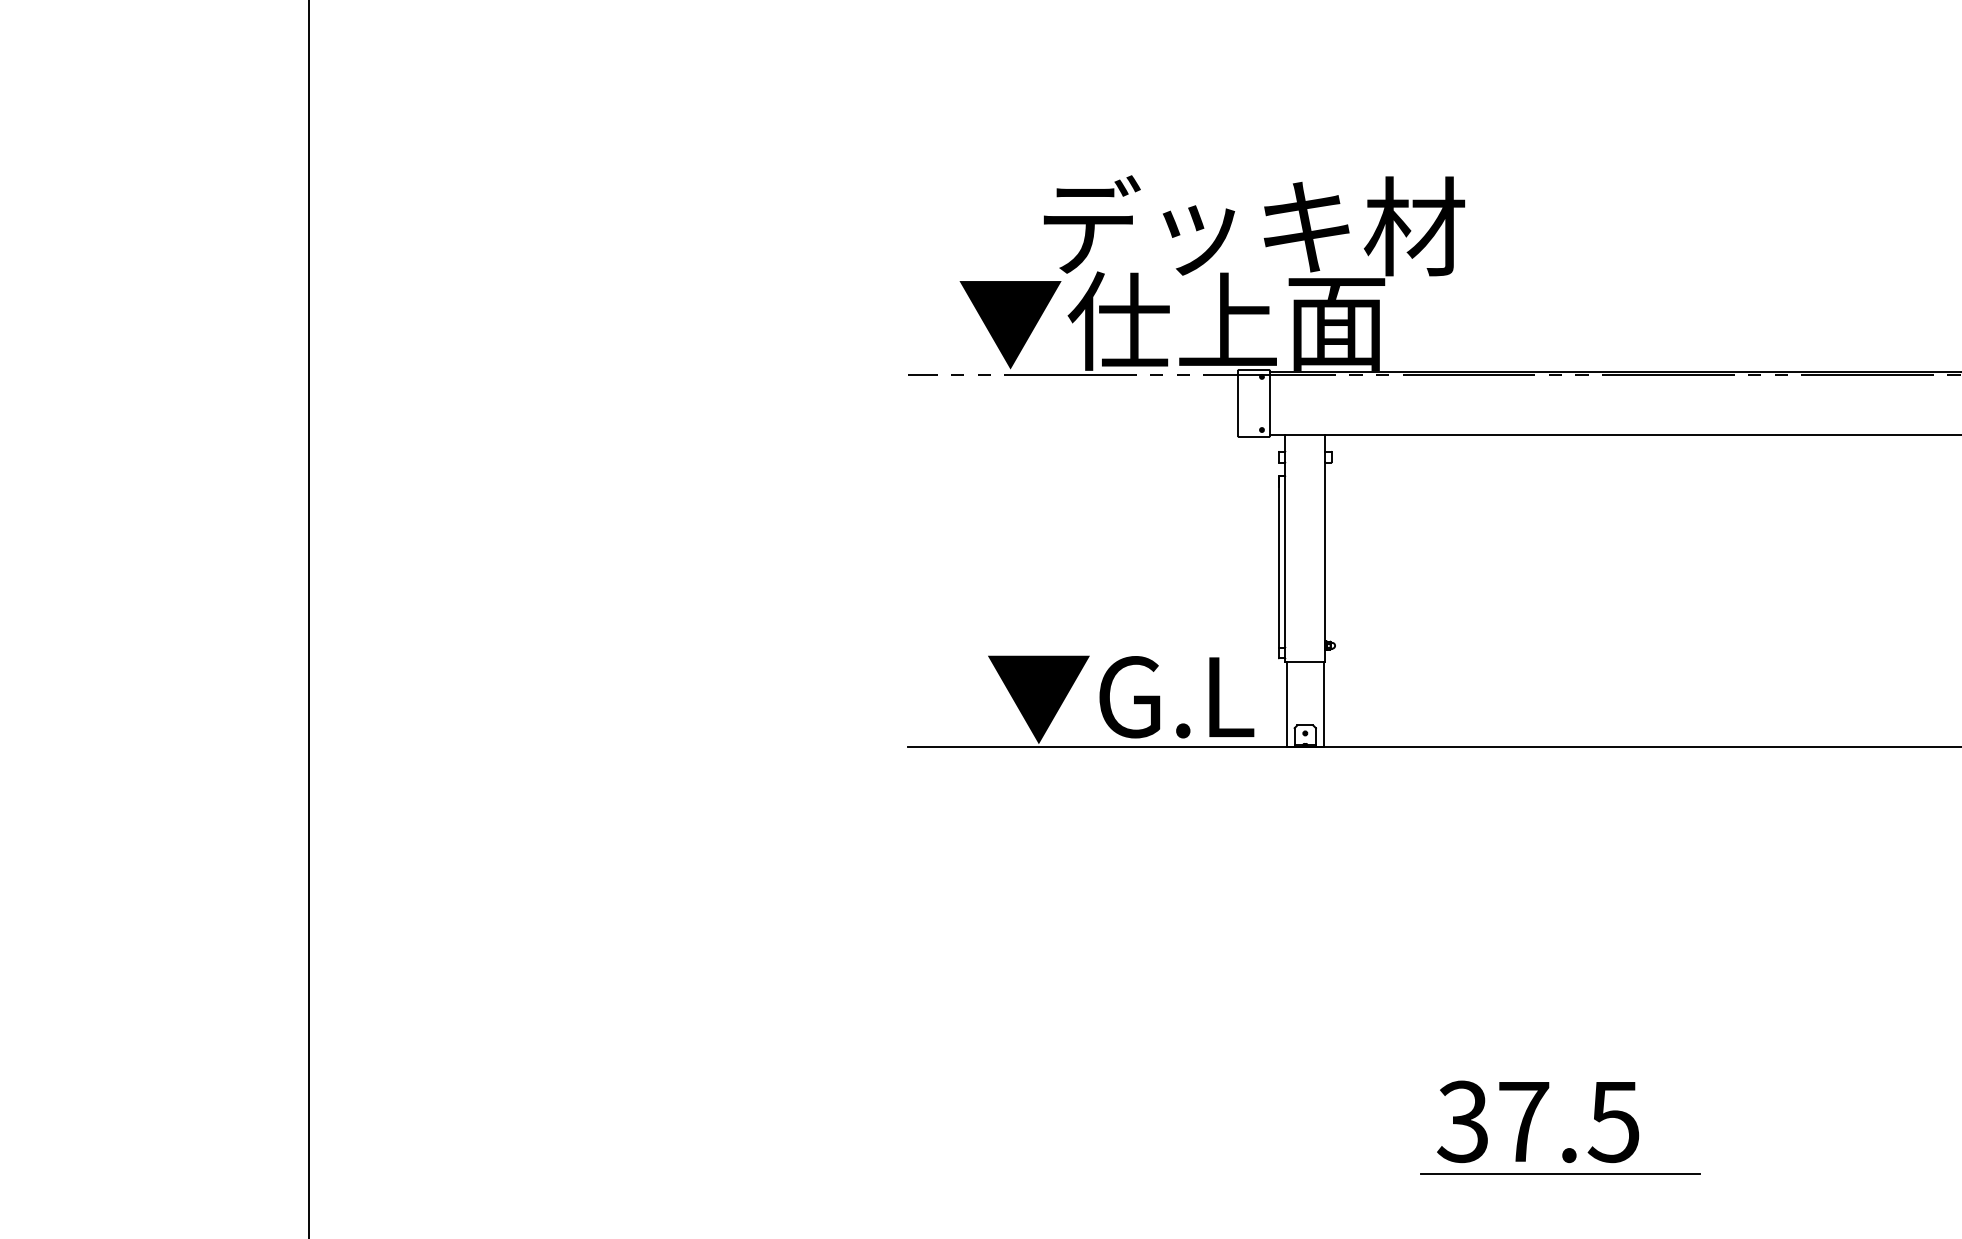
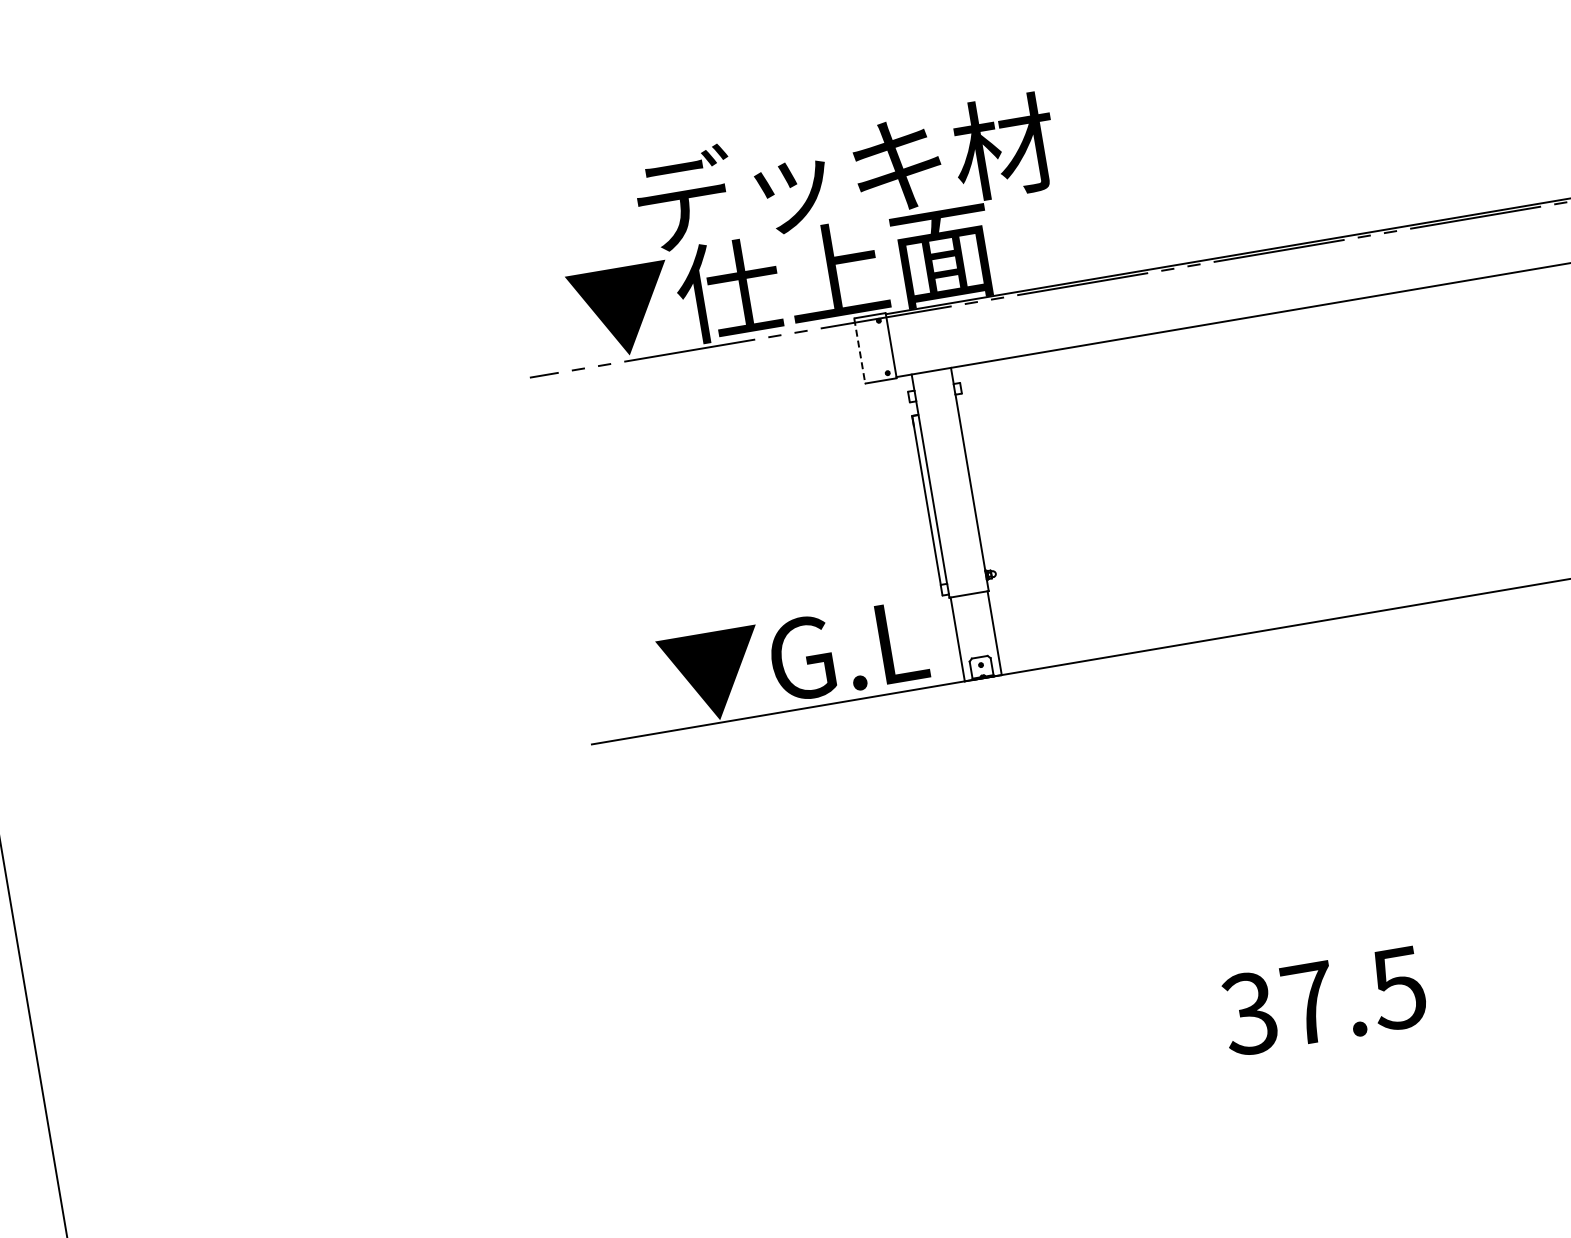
line: (1238, 403) -> (860, 350), solid -> dashed
text: (1538, 1121) -> (1324, 1000), moved
line: (1560, 1174) -> (1306, 1057), removed

